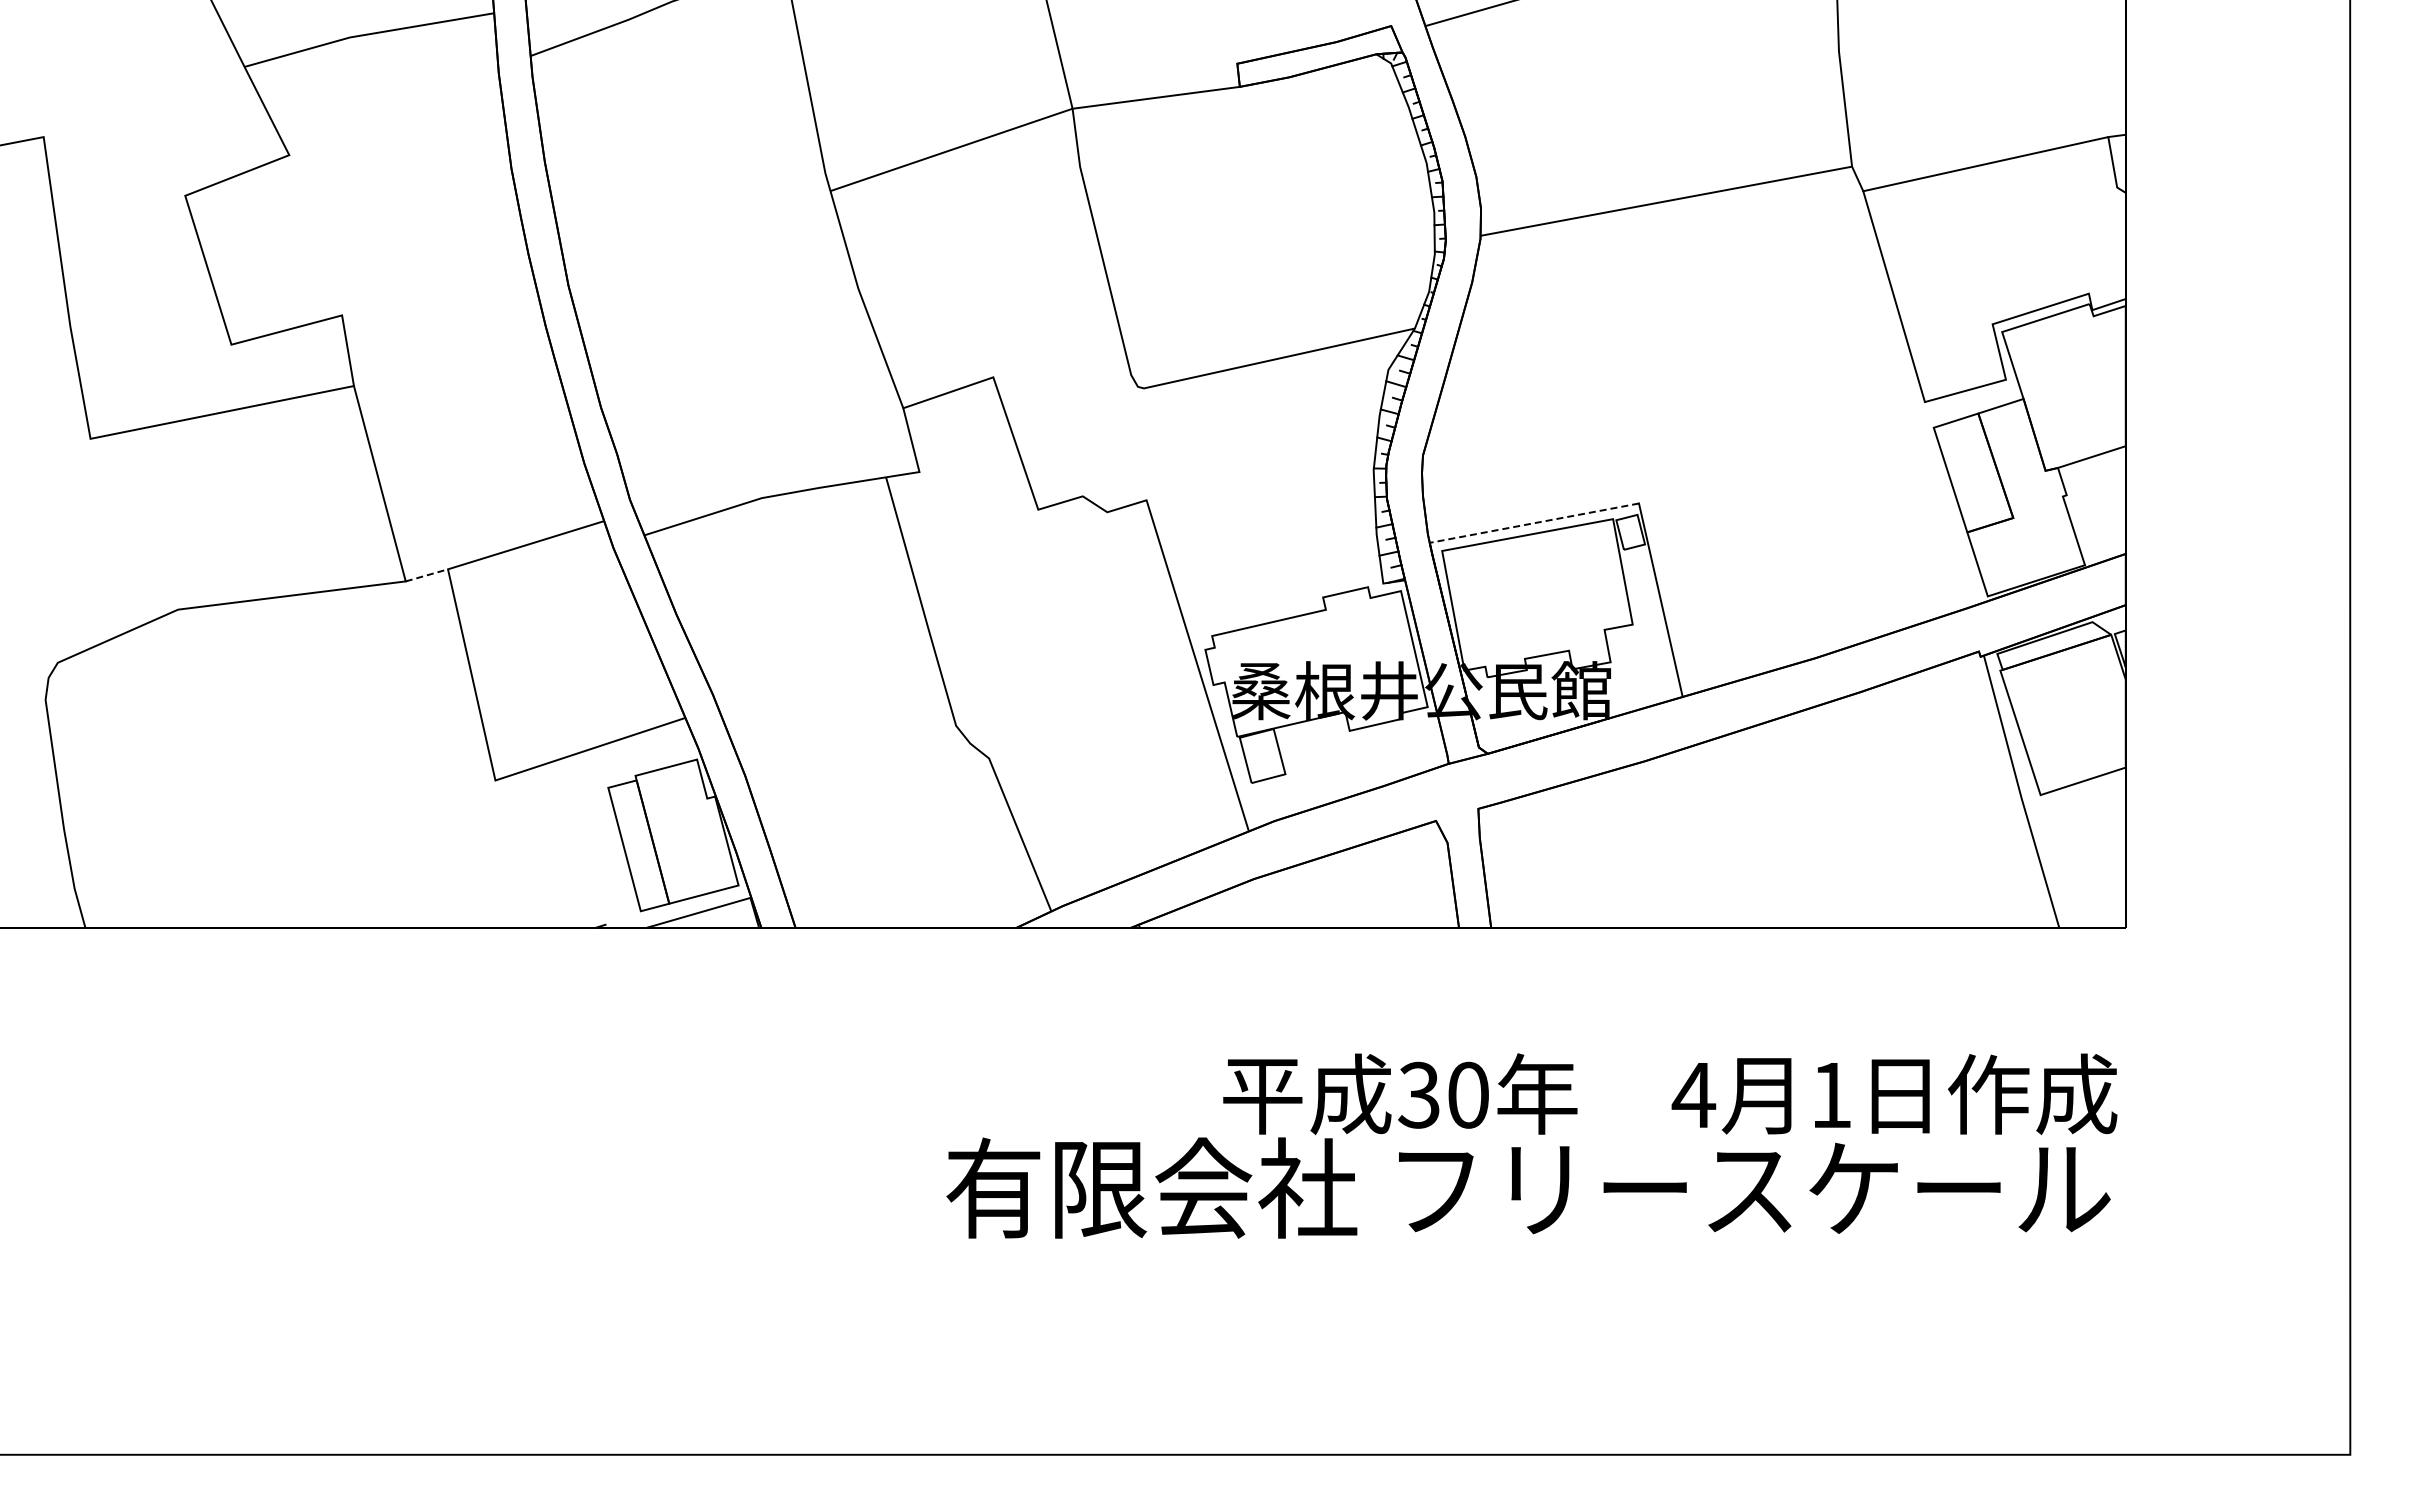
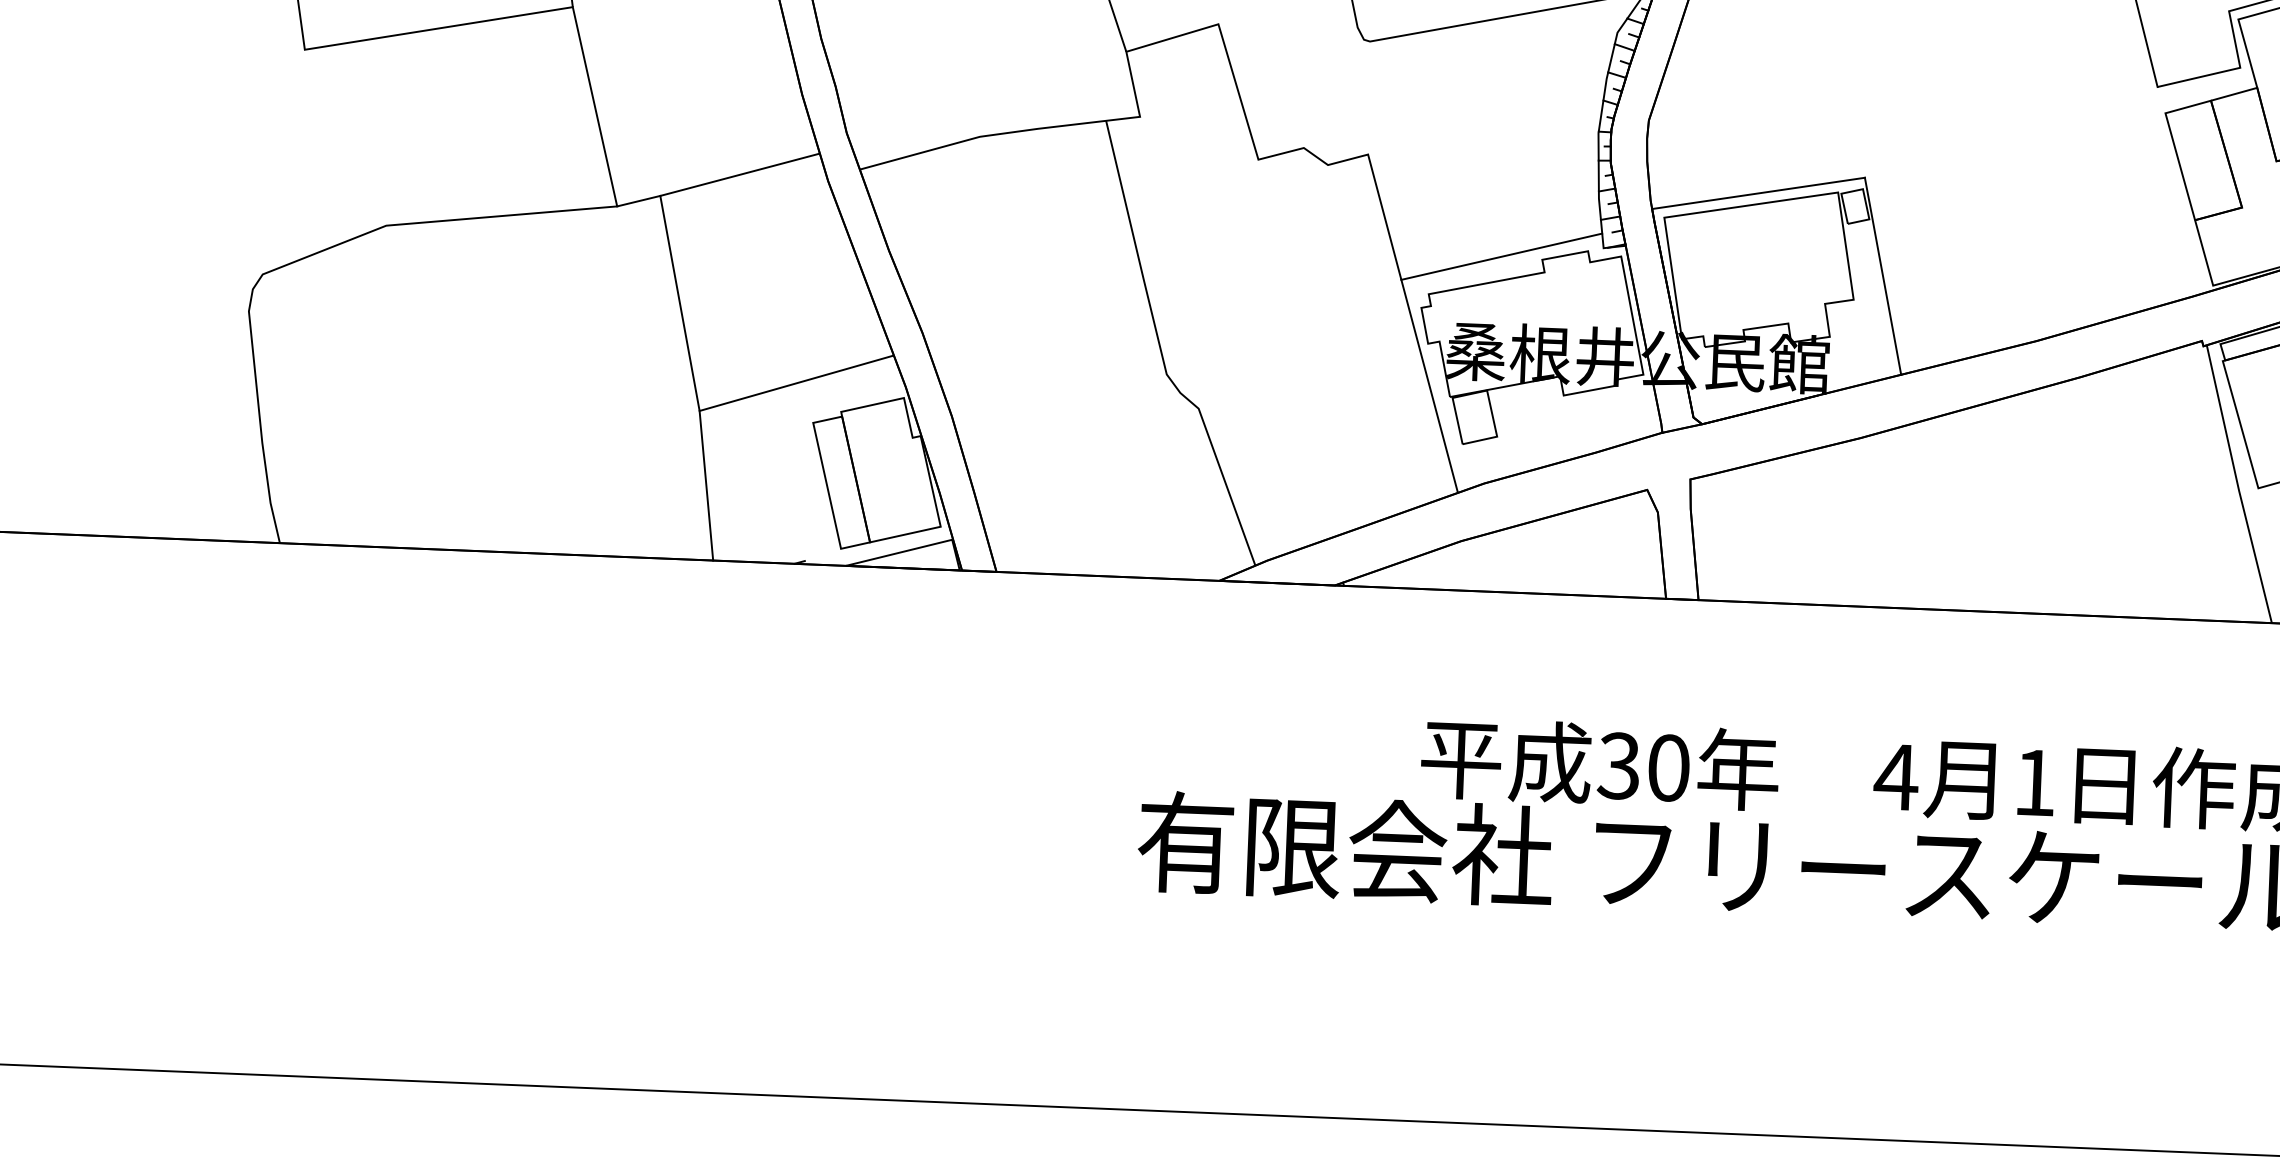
line: (1533, 523) -> (1757, 193), dashed -> solid
line: (426, 575) -> (638, 201), dashed -> solid
line: (1282, 595) -> (1501, 256), added
line: (504, 853) -> (705, 484), added

